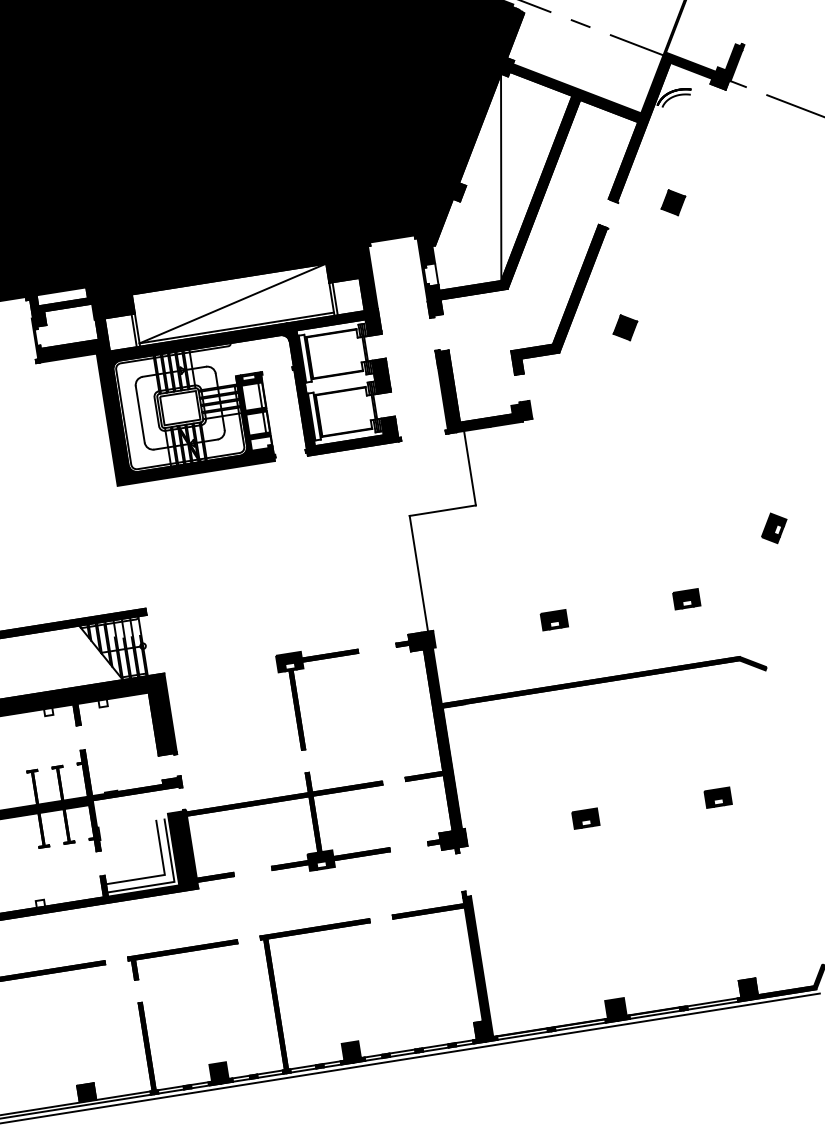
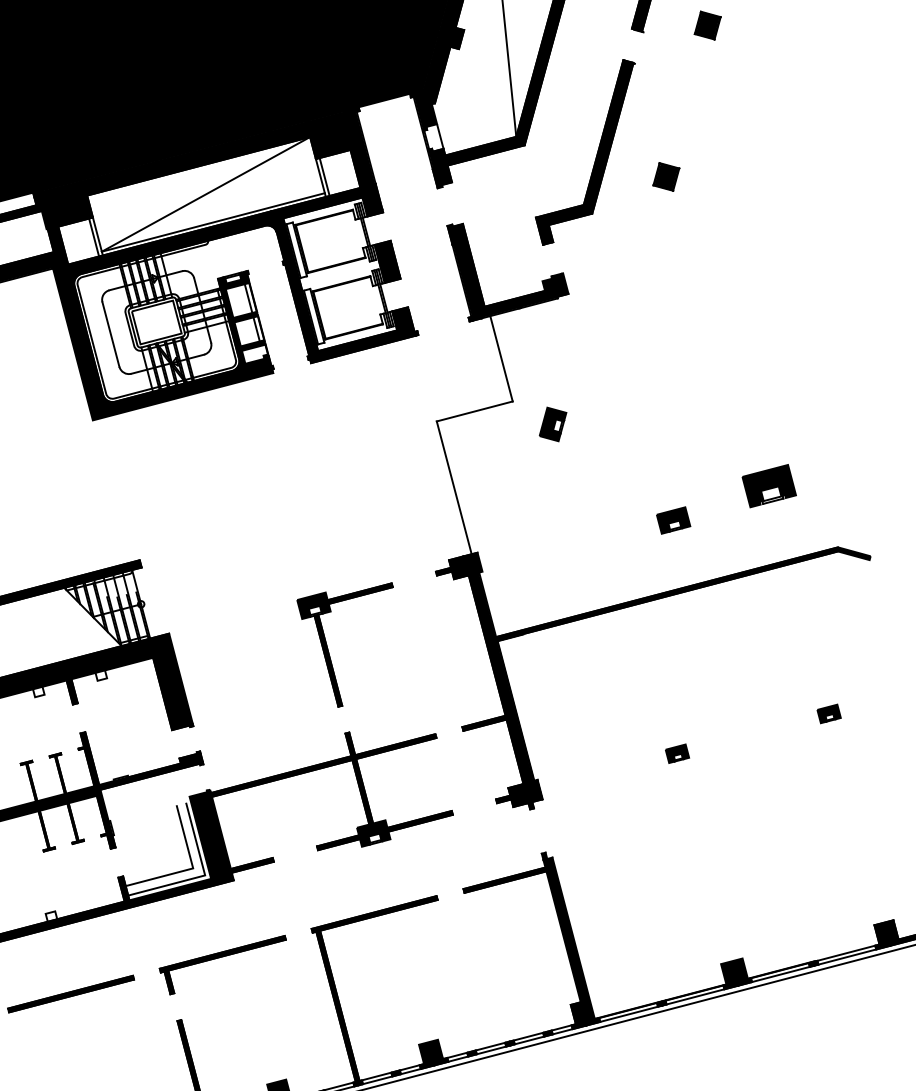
part: (774, 528) -> (553, 424), moved
part: (686, 599) -> (769, 486), size x1.6
part: (553, 620) -> (672, 521), moved
part: (717, 797) -> (828, 713), size x0.7
part: (585, 818) -> (676, 753), size x0.7

